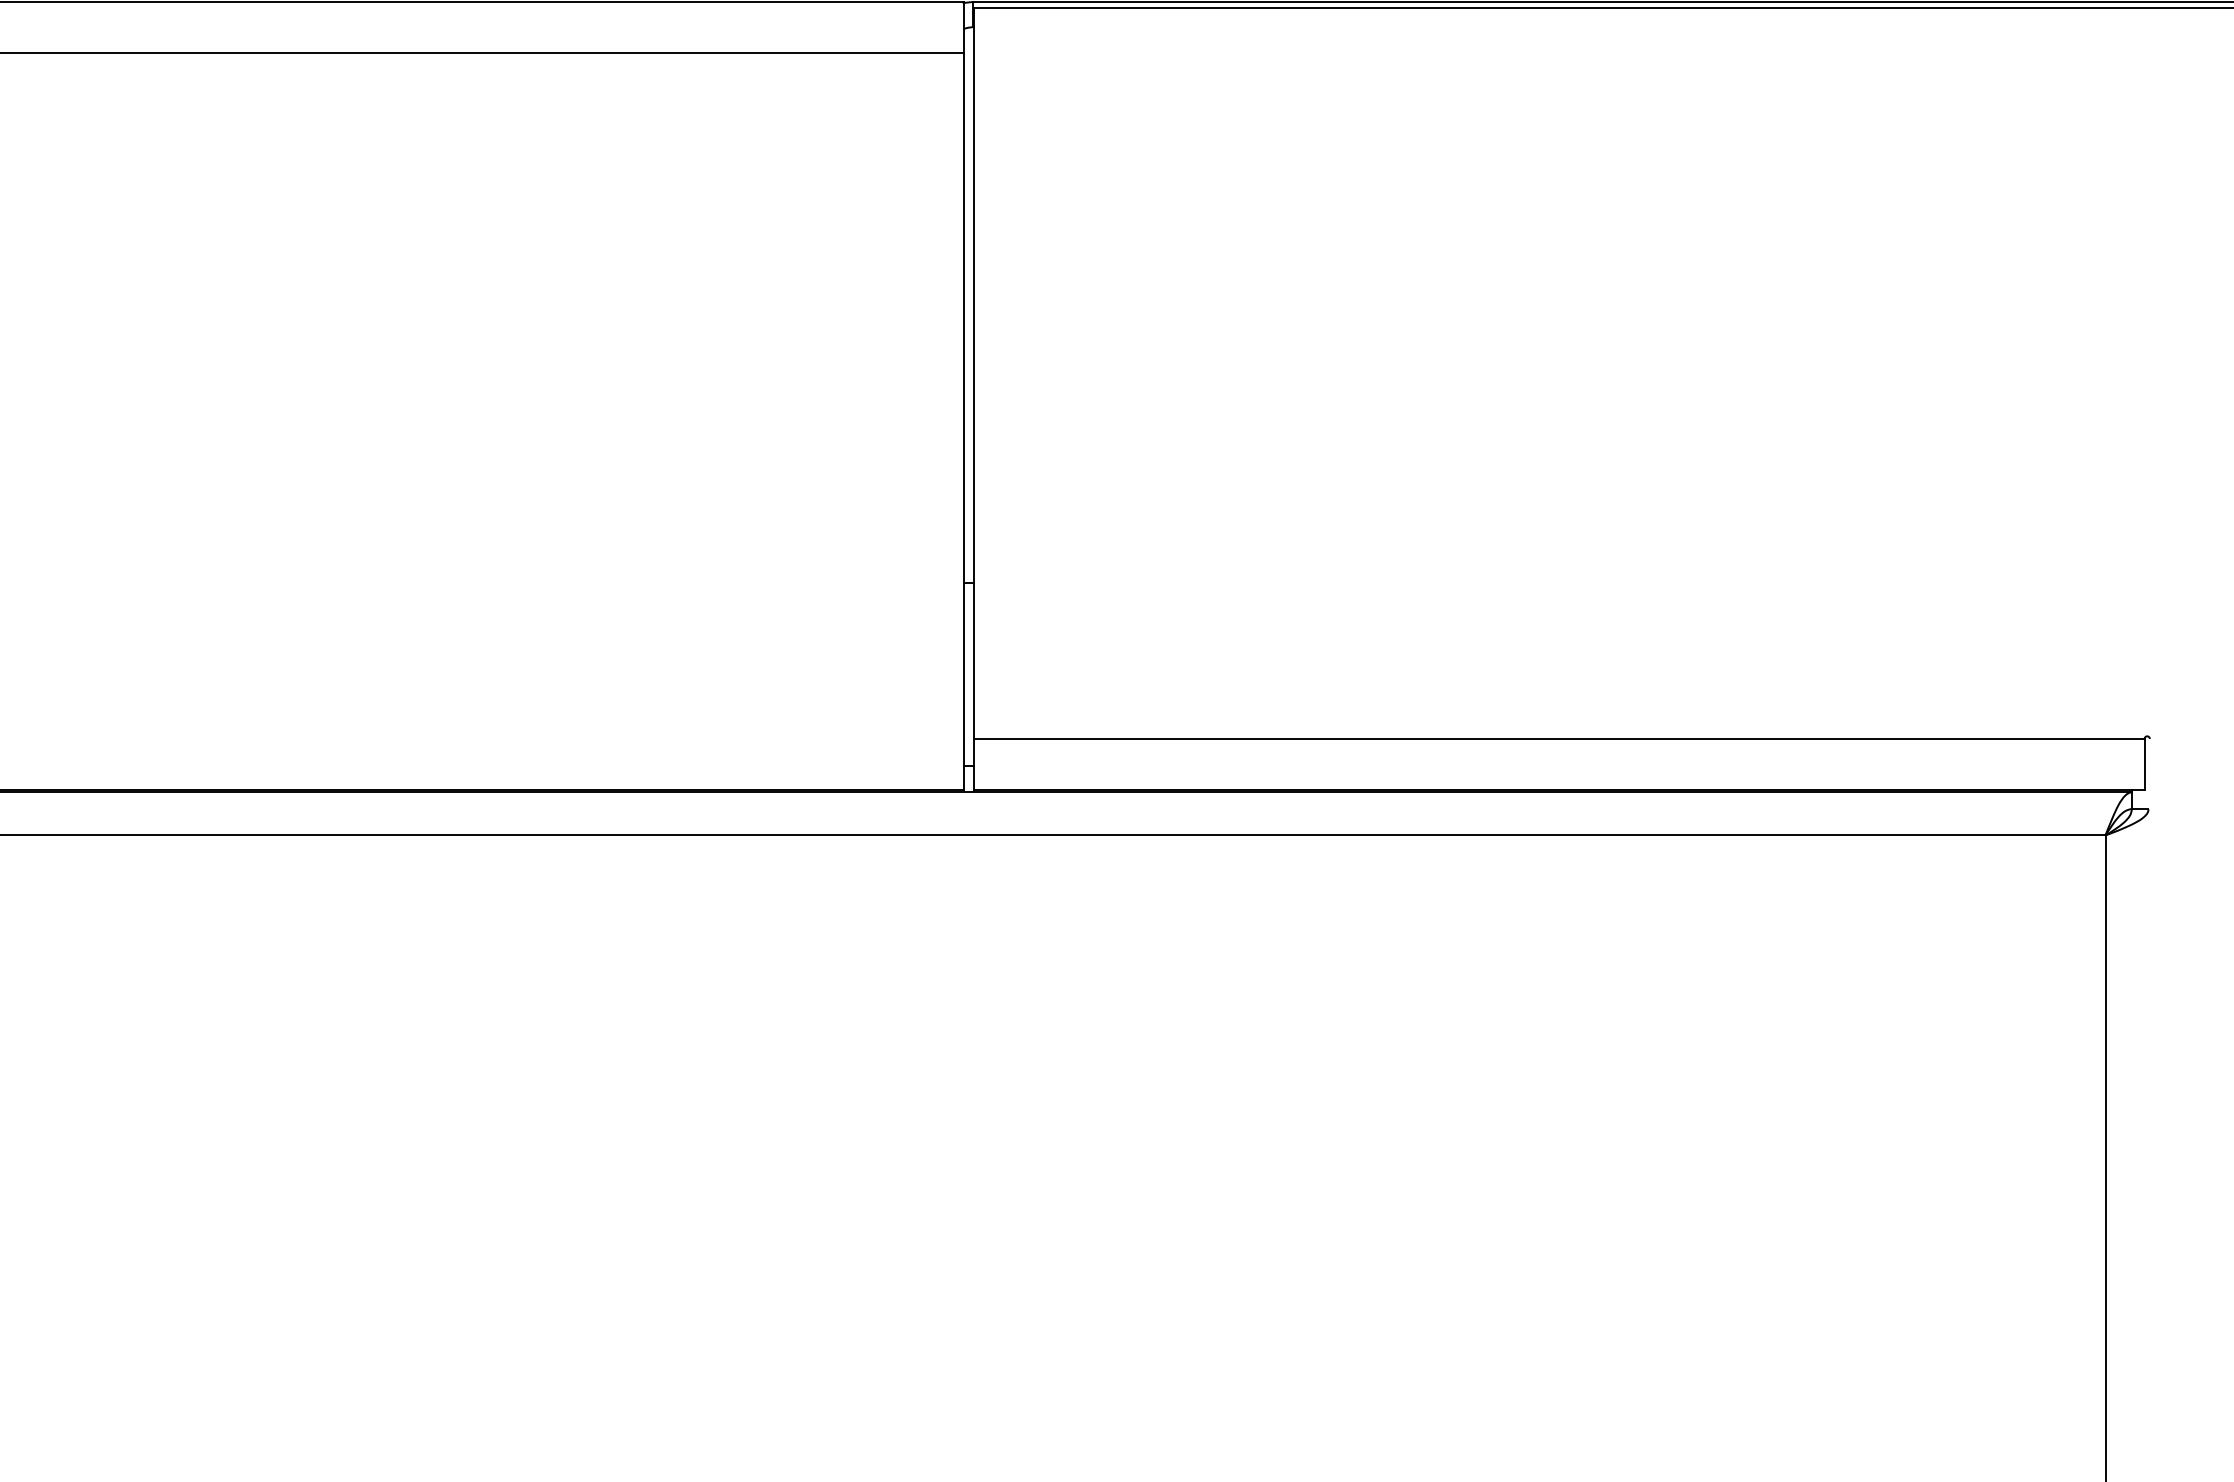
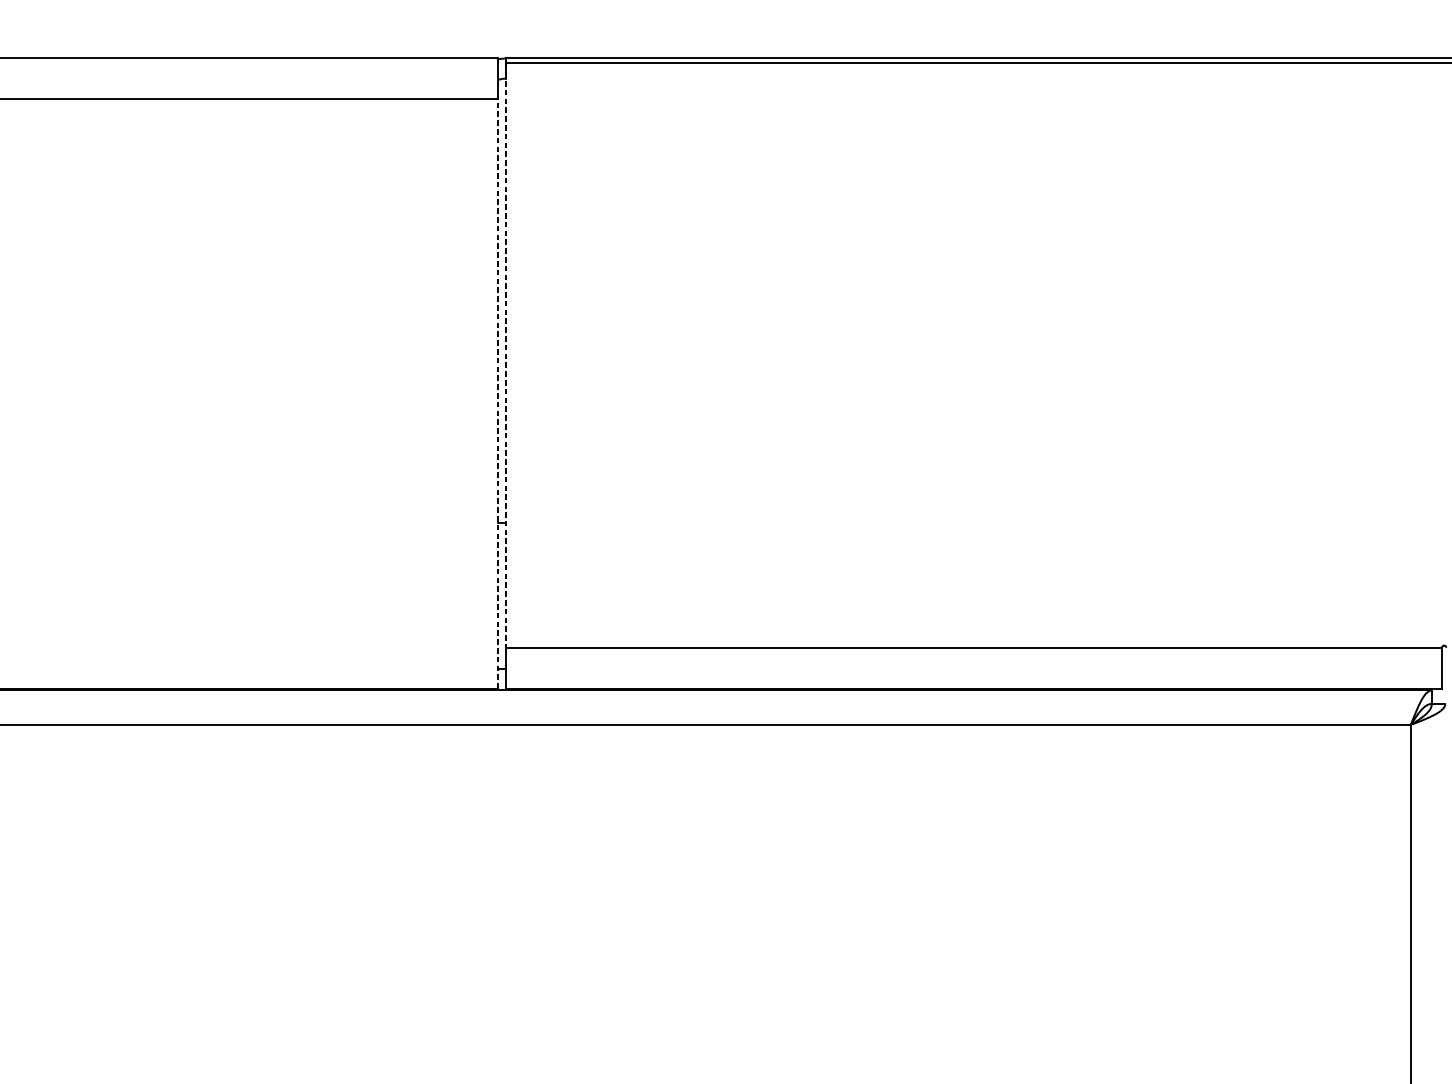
line: (973, 374) -> (505, 356), solid -> dashed
line: (963, 421) -> (497, 393), solid -> dashed

